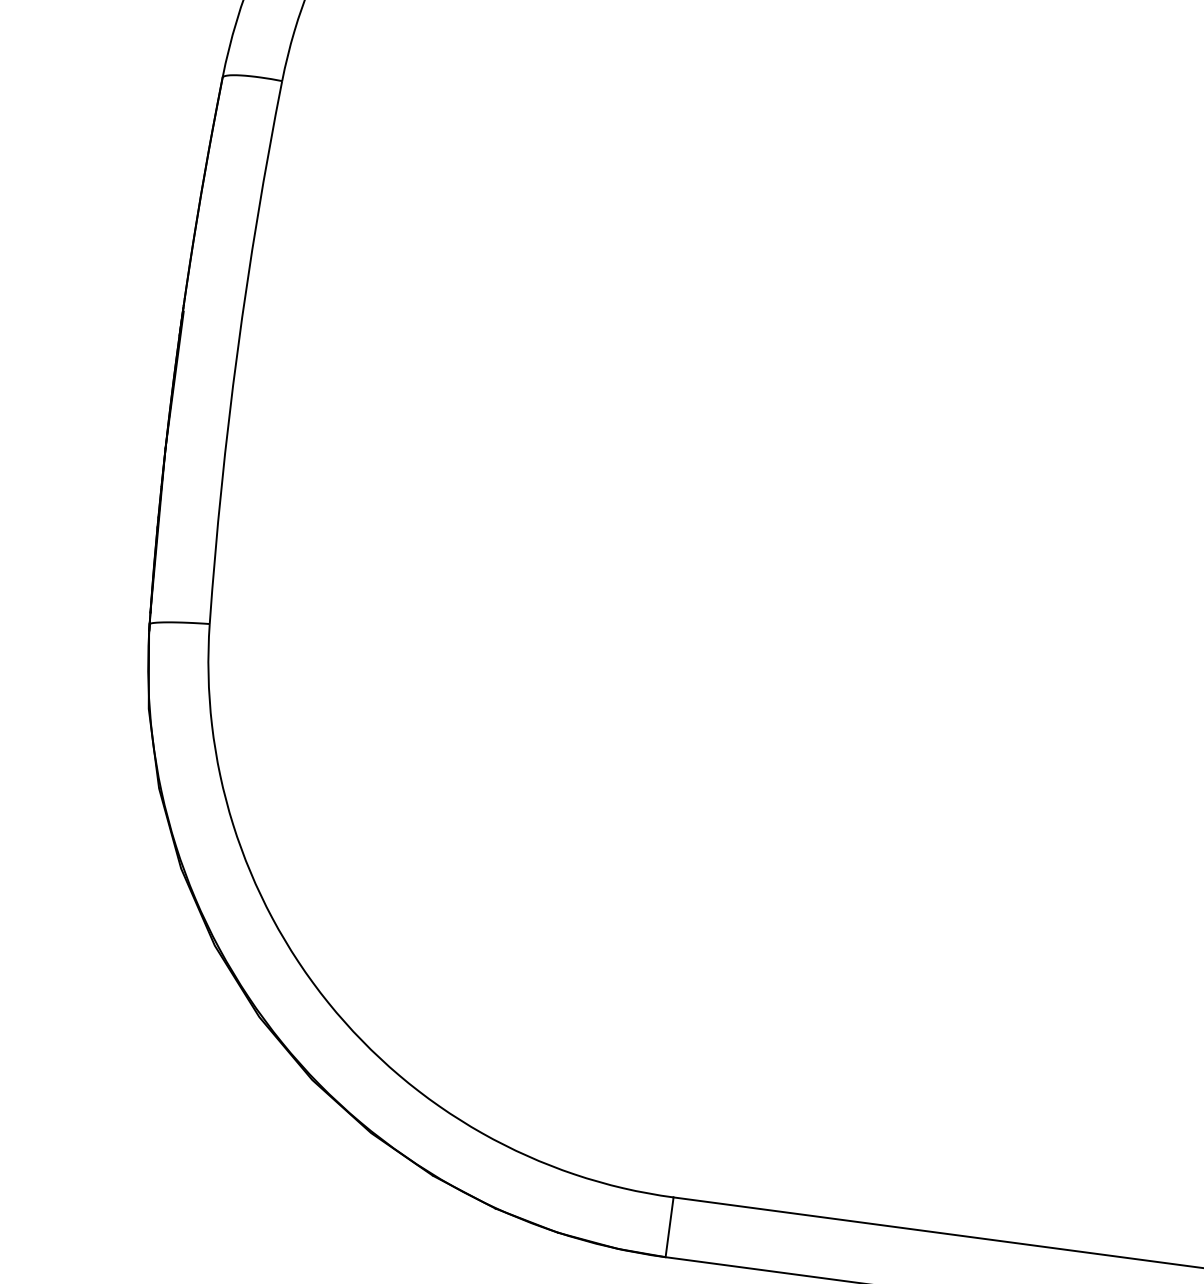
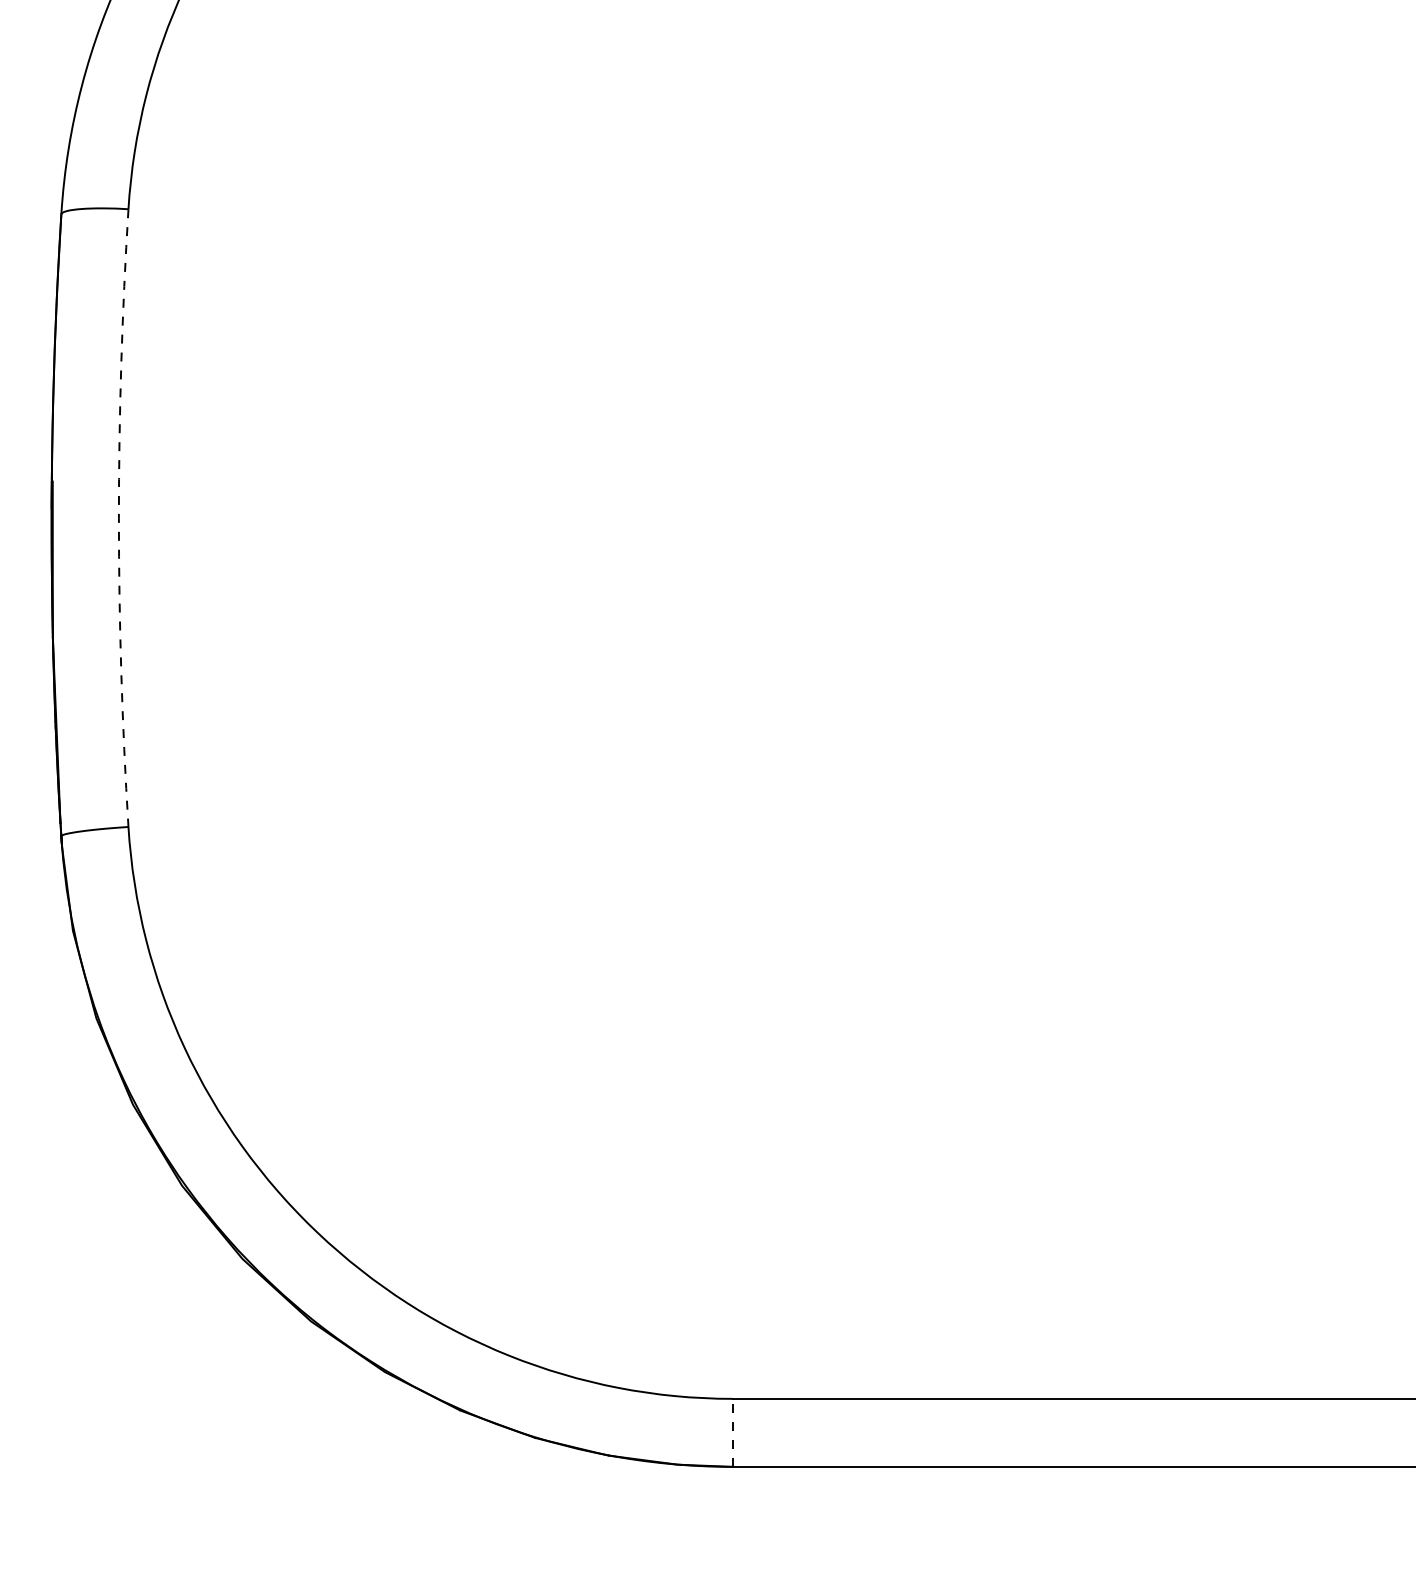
arc: (237, 351) -> (118, 518), solid -> dashed
line: (669, 1226) -> (732, 1432), solid -> dashed

